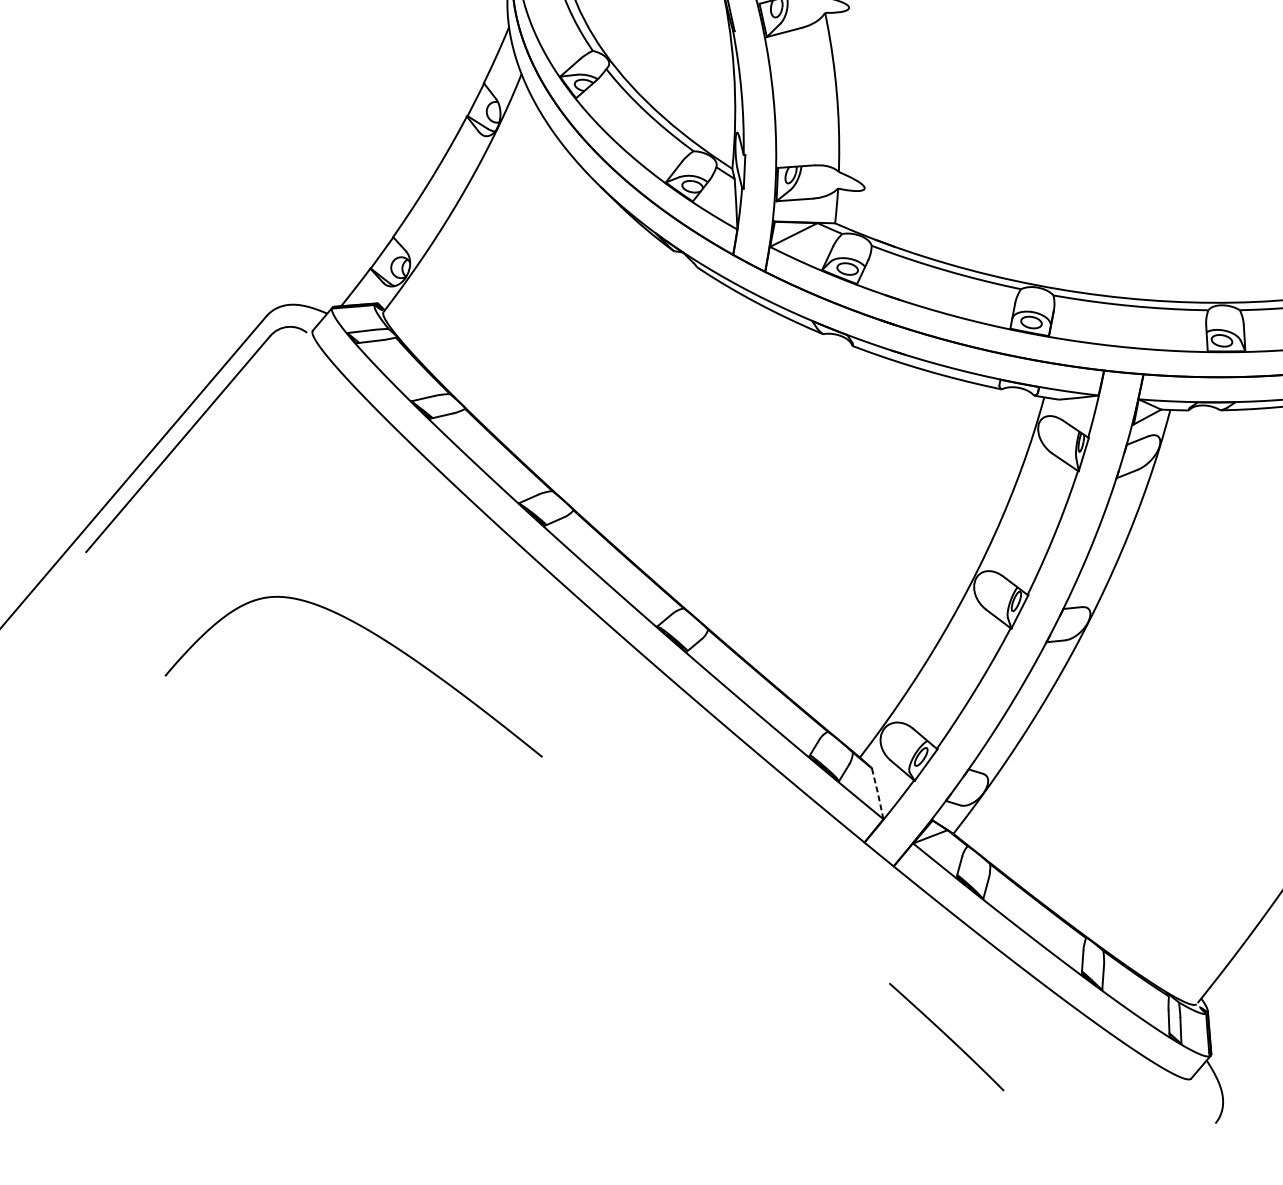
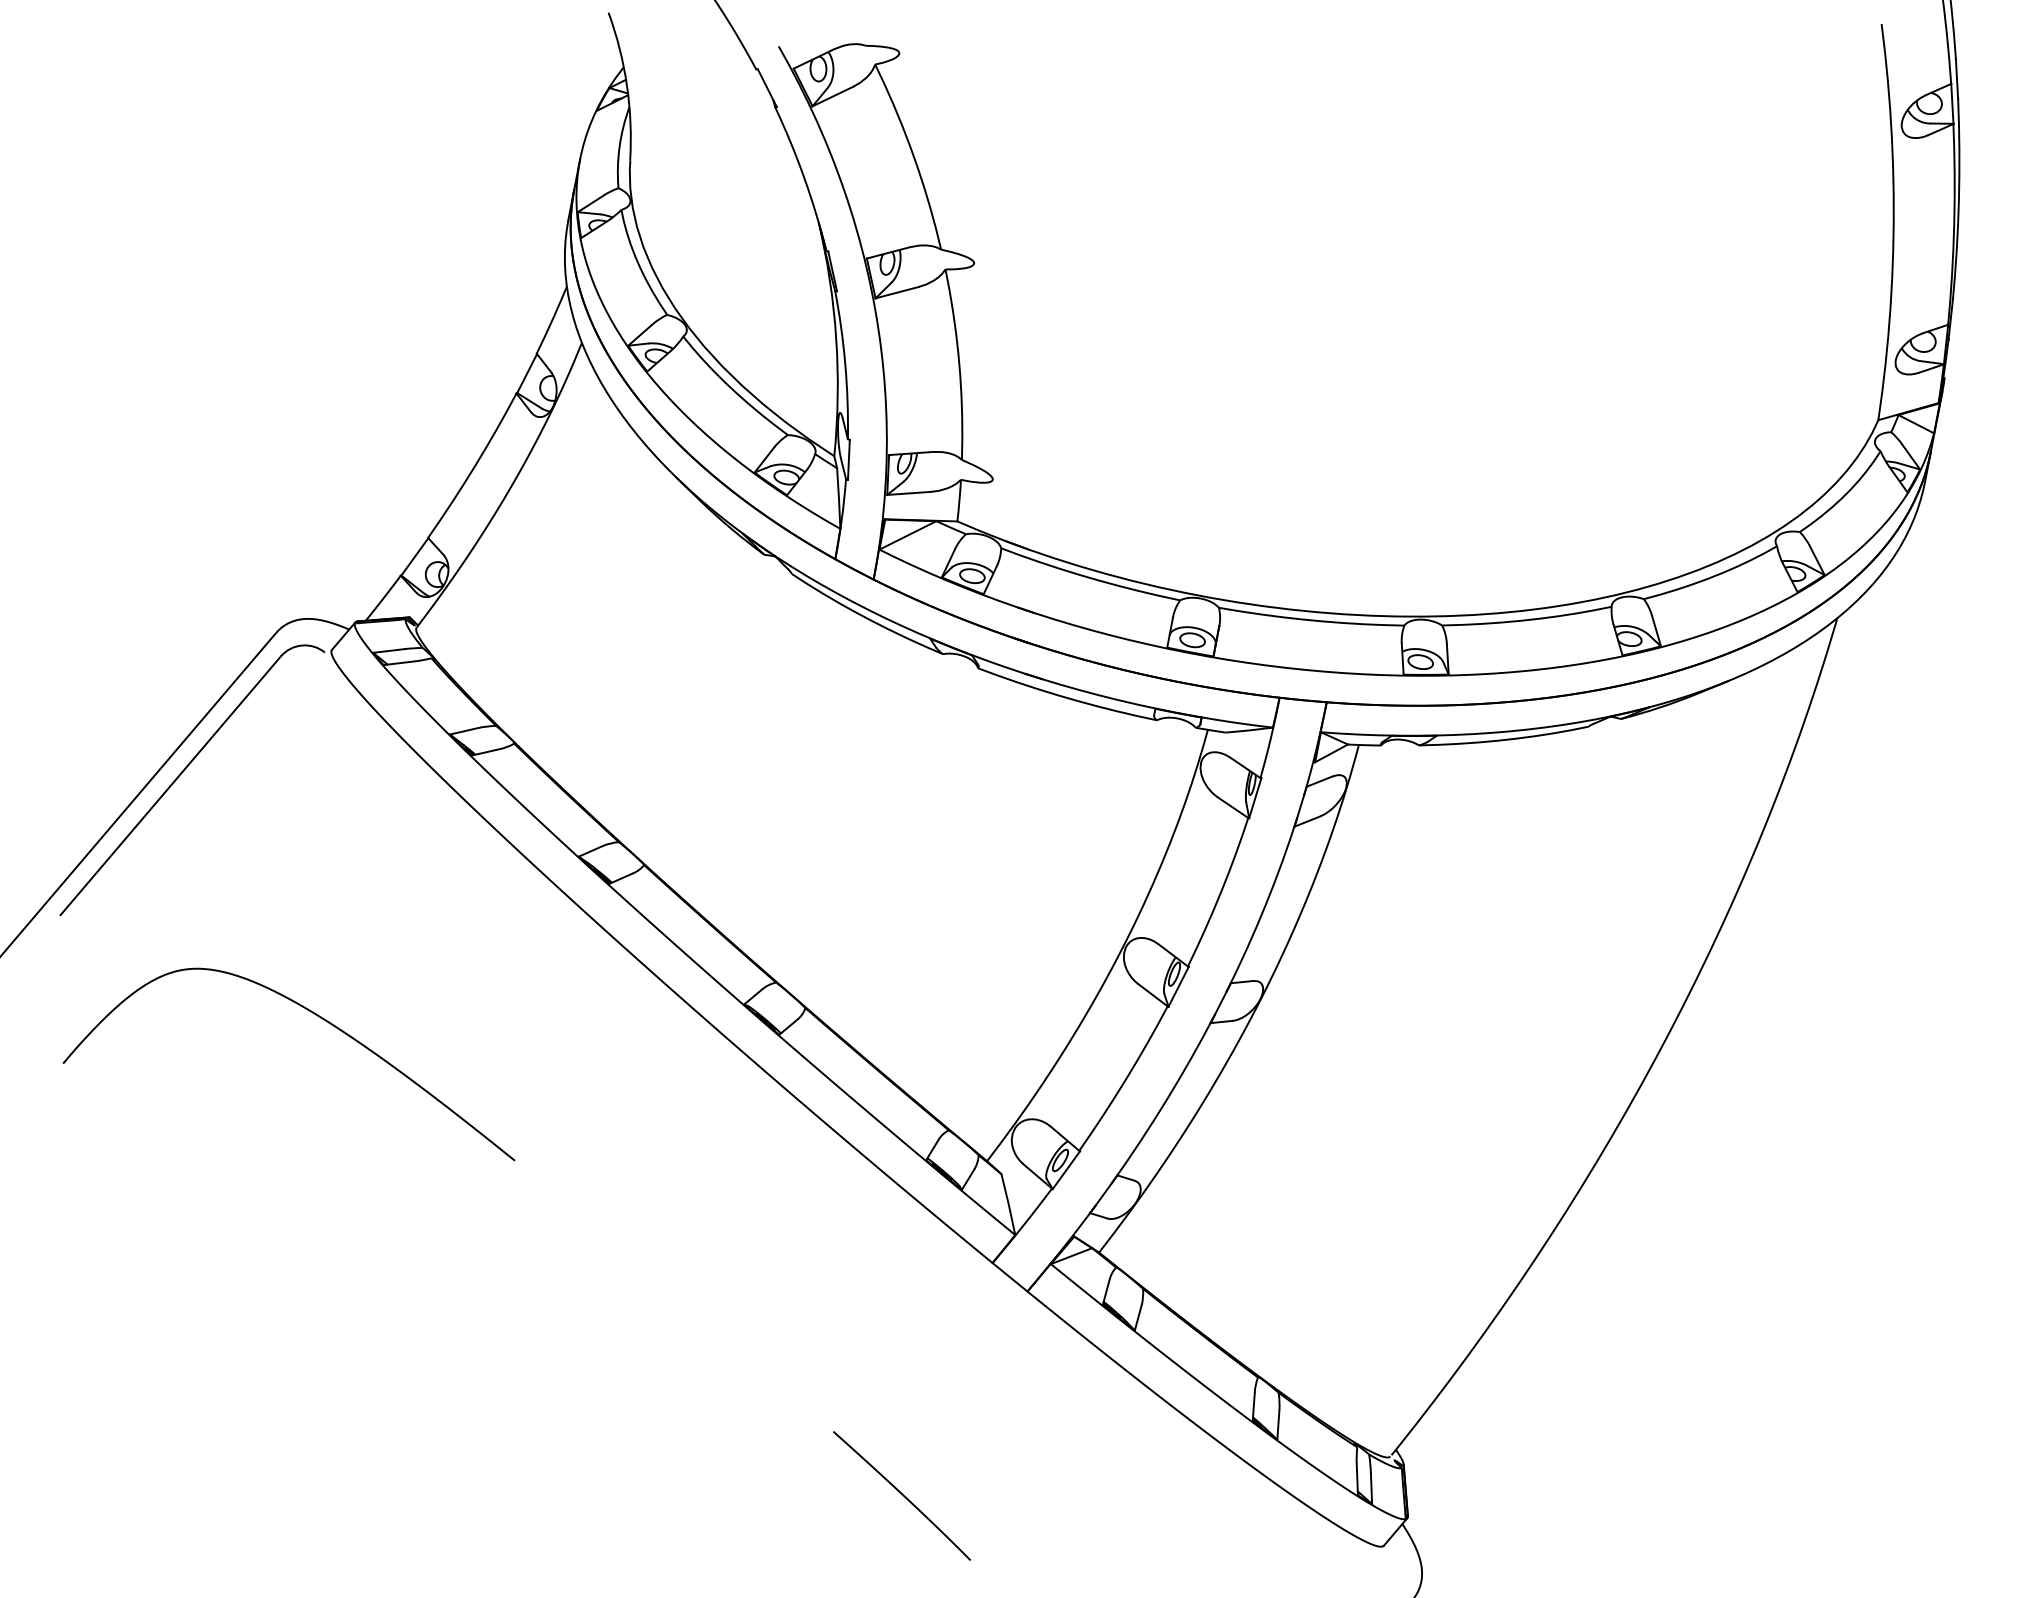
part: (375, 635) -> (315, 1015), moved
line: (877, 793) -> (1008, 1204), dashed -> solid
curve: (946, 1035) -> (901, 1494), moved

